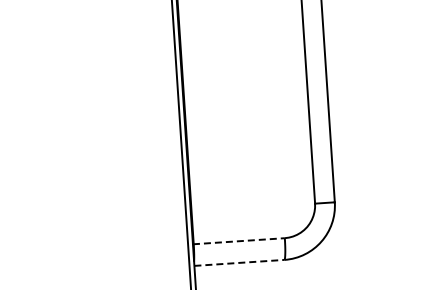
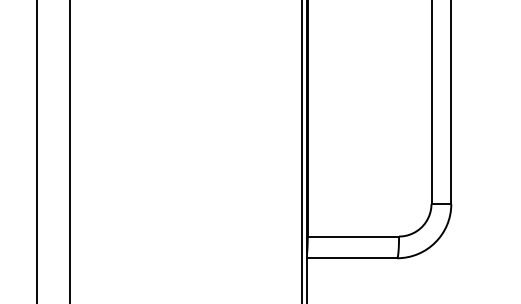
line: (239, 241) -> (353, 236), dashed -> solid
line: (239, 263) -> (352, 258), dashed -> solid

